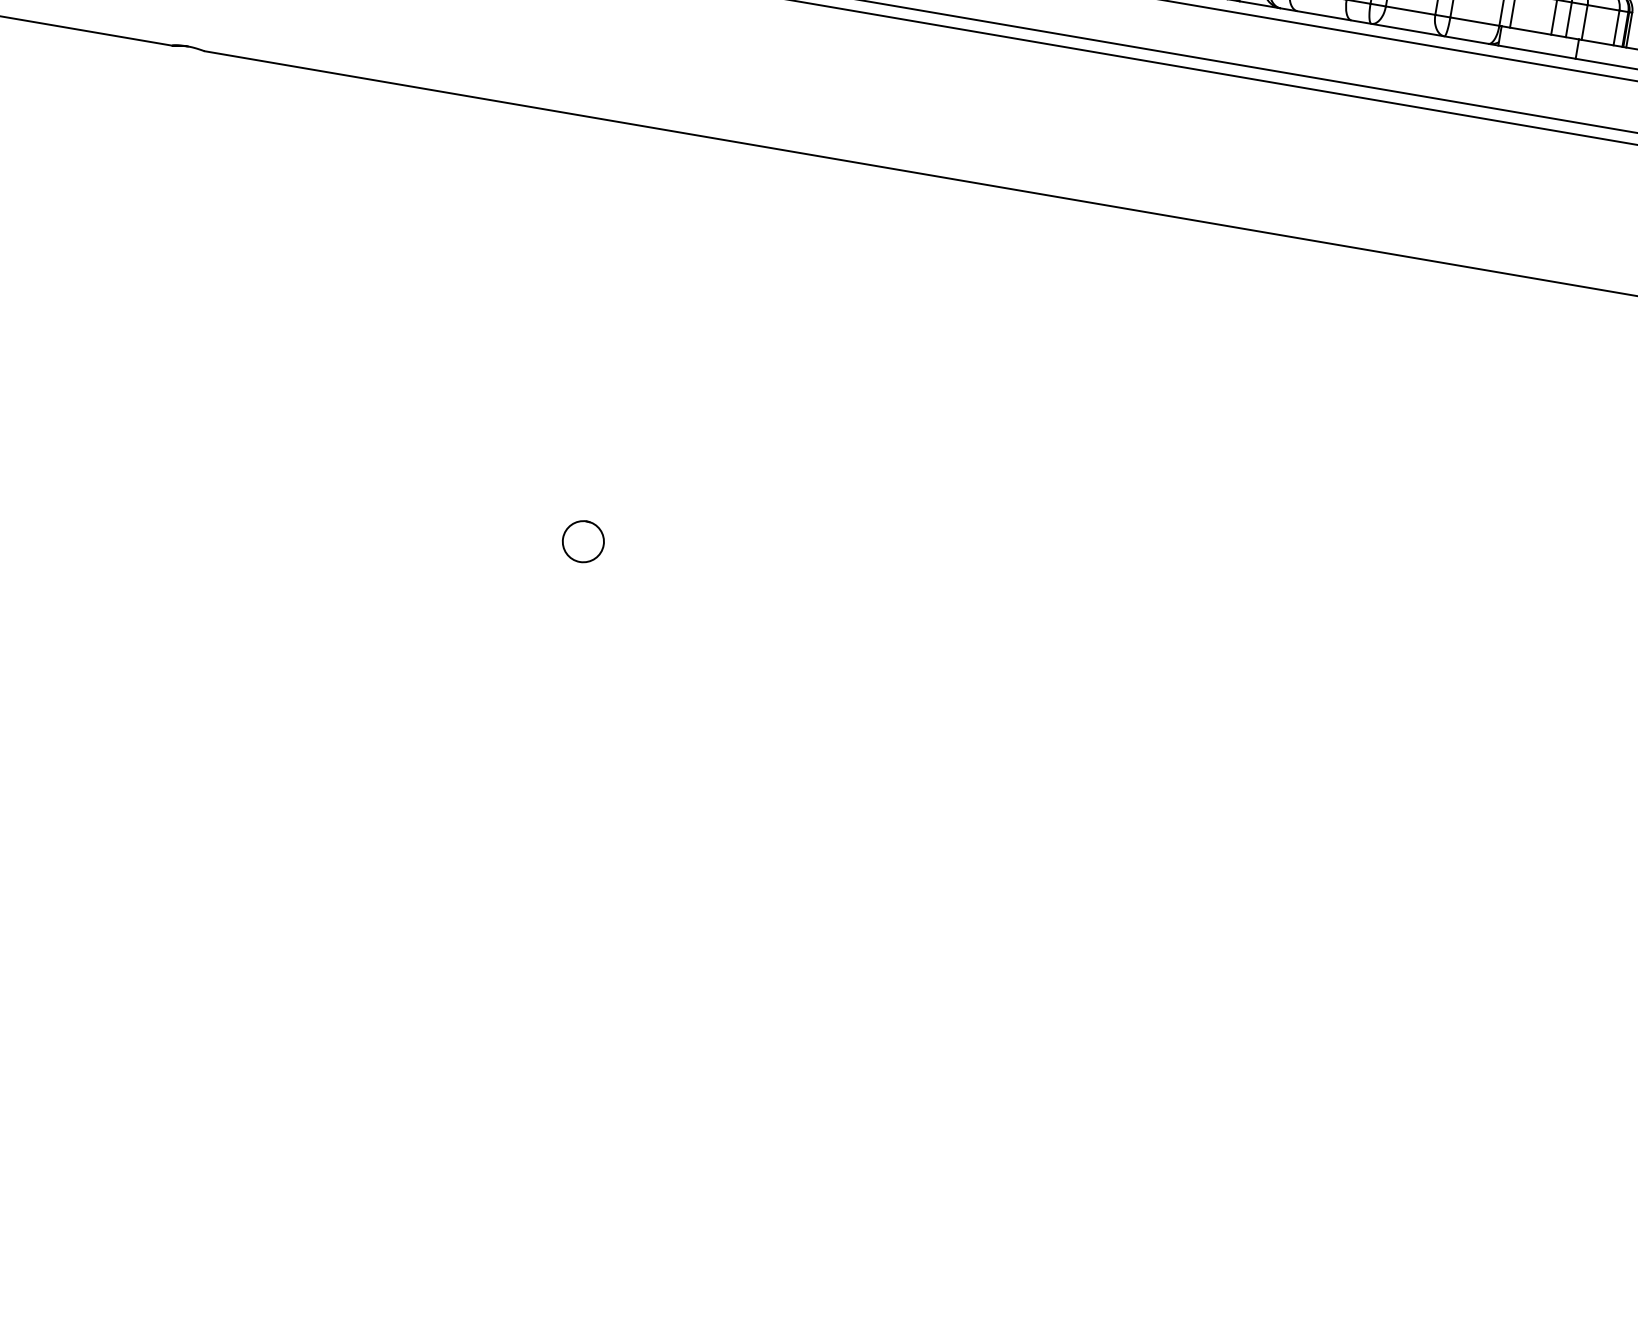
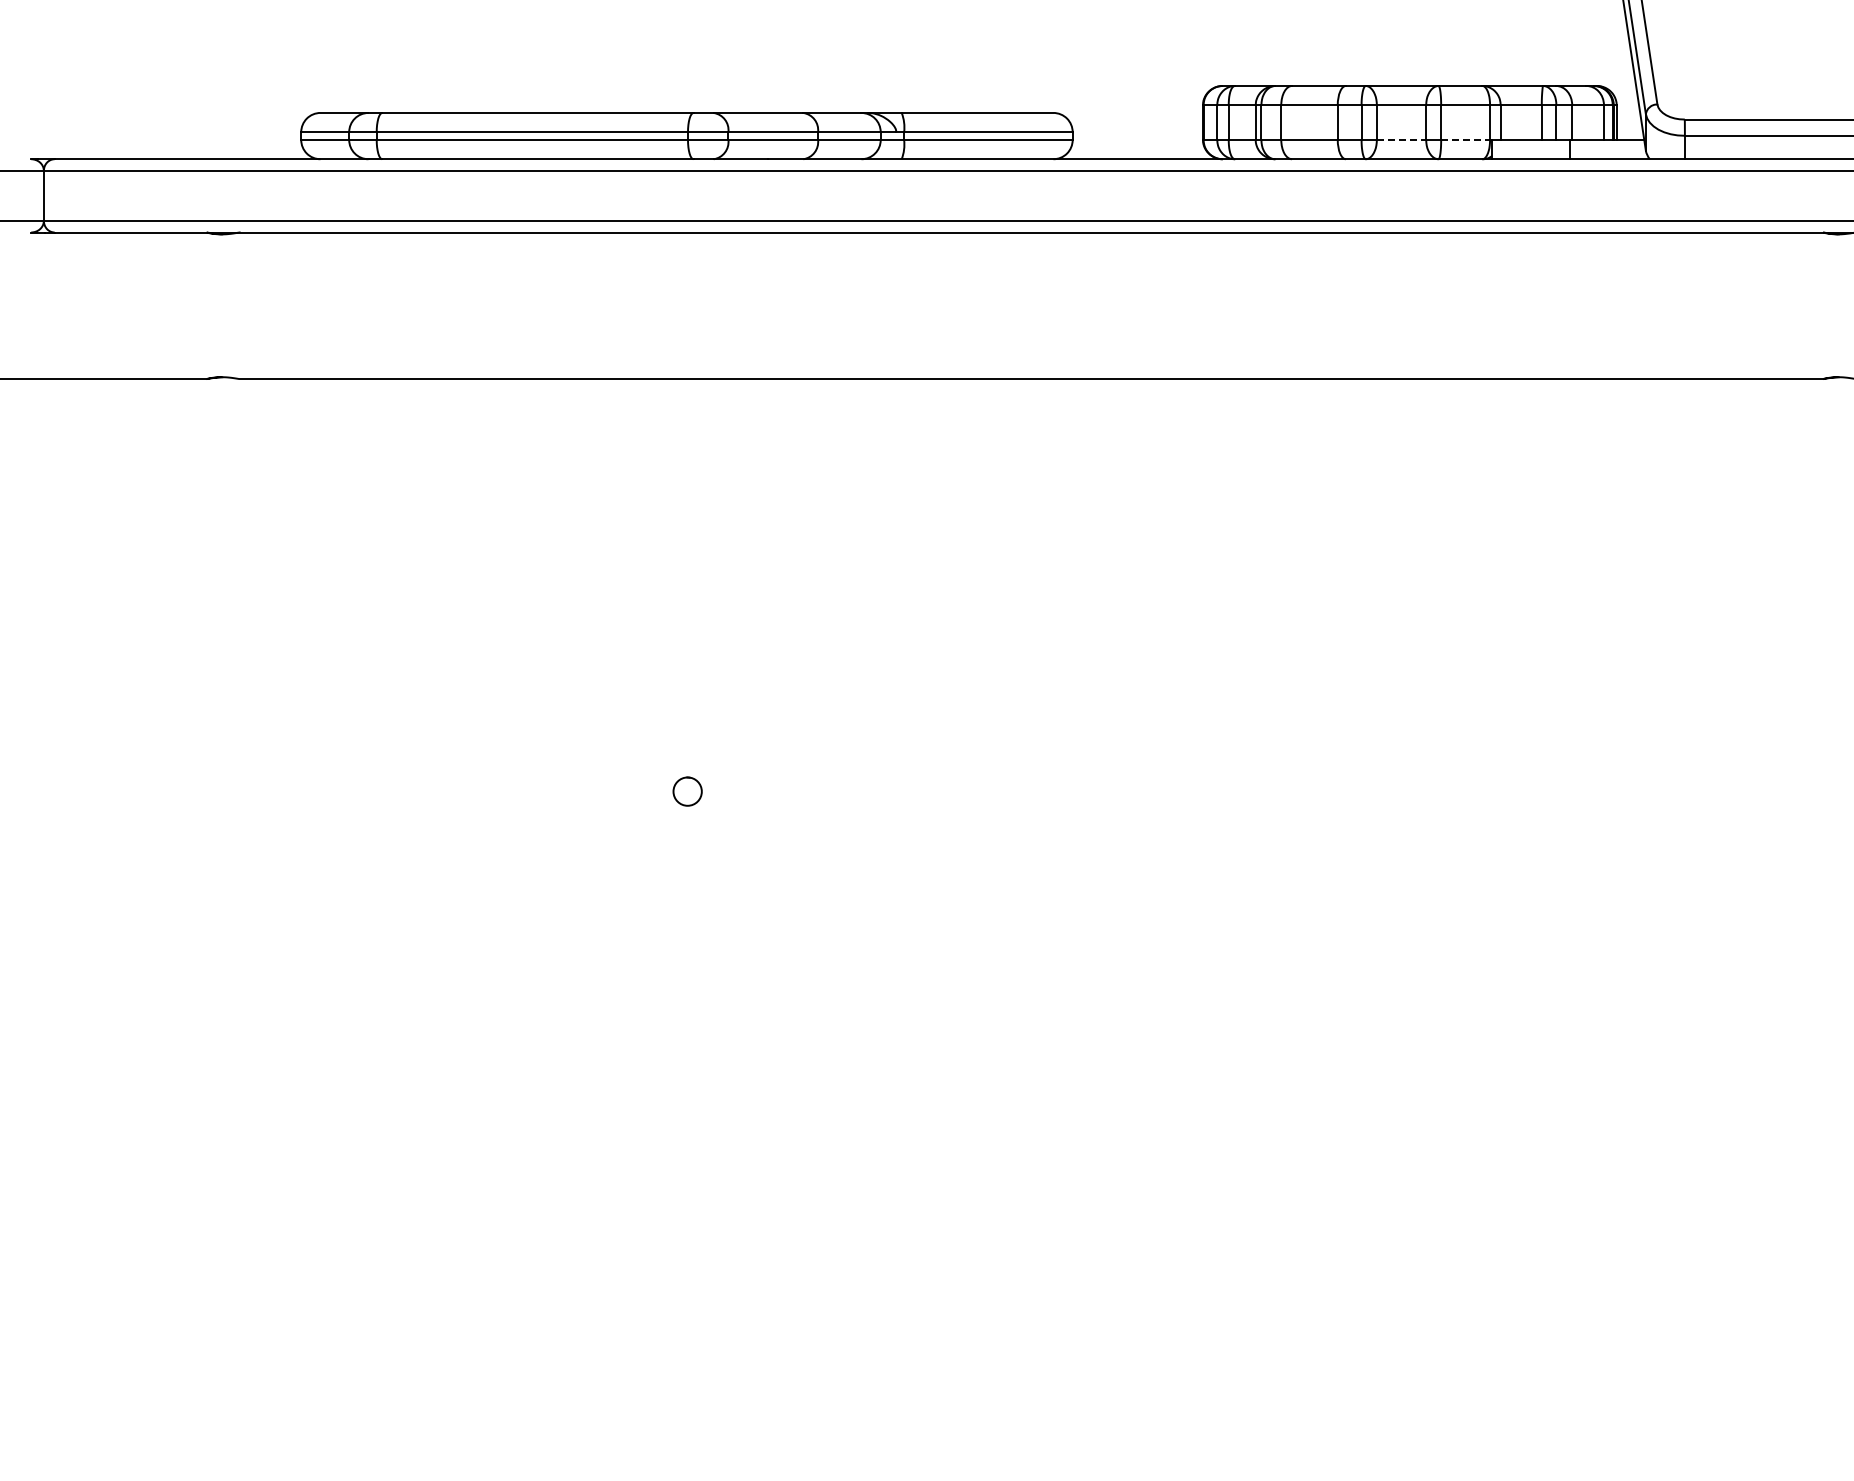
line: (1410, 10) -> (1401, 139), solid -> dashed
line: (1475, 21) -> (1466, 139), solid -> dashed
circle: (583, 541) -> (687, 791), size x0.7

